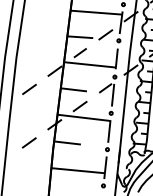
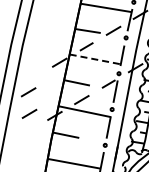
line: (90, 64) -> (95, 59), solid -> dashed
line: (29, 89) -> (28, 92), moved
line: (28, 142) -> (28, 113), moved

